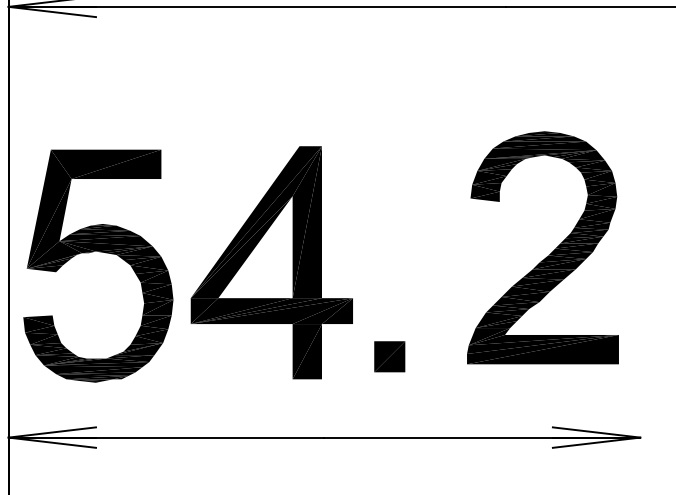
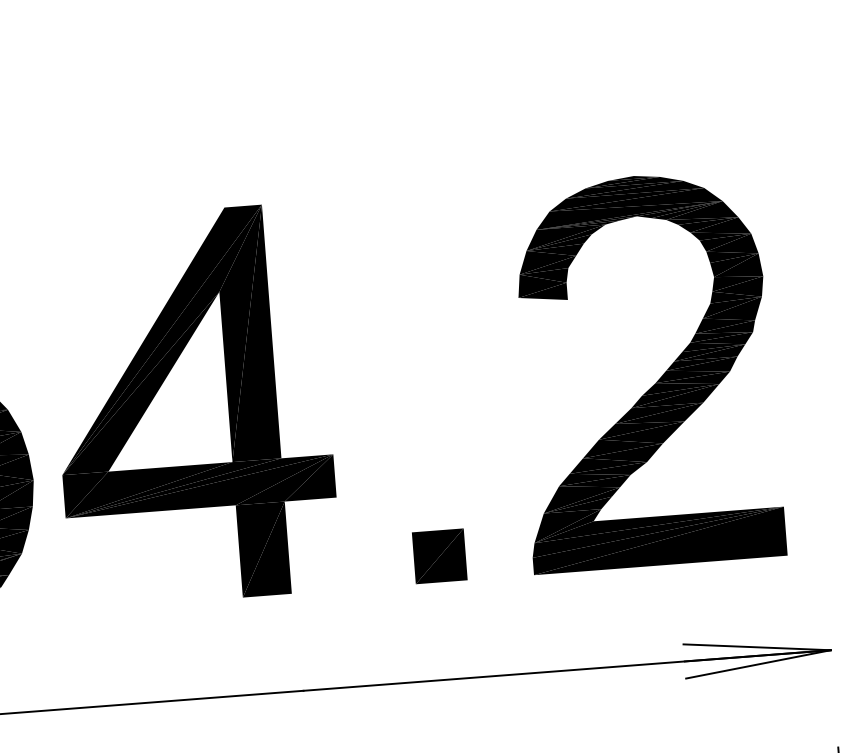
part: (546, 256) -> (652, 384), moved
part: (389, 356) -> (439, 555), moved

